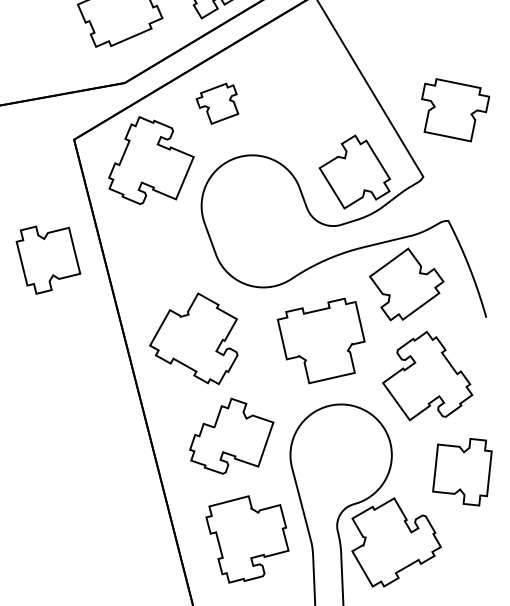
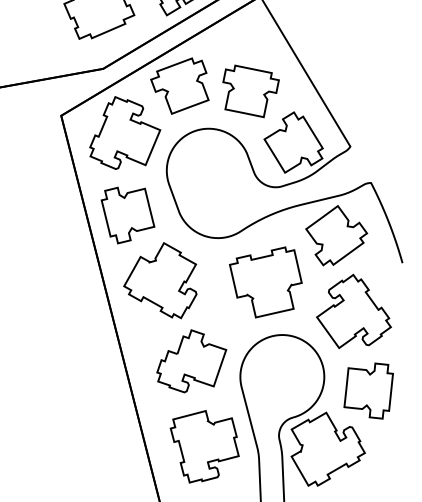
part: (216, 103) -> (179, 85), size x1.67
part: (454, 110) -> (250, 91), moved
part: (47, 260) -> (127, 215), moved
part: (462, 471) -> (368, 390), moved

